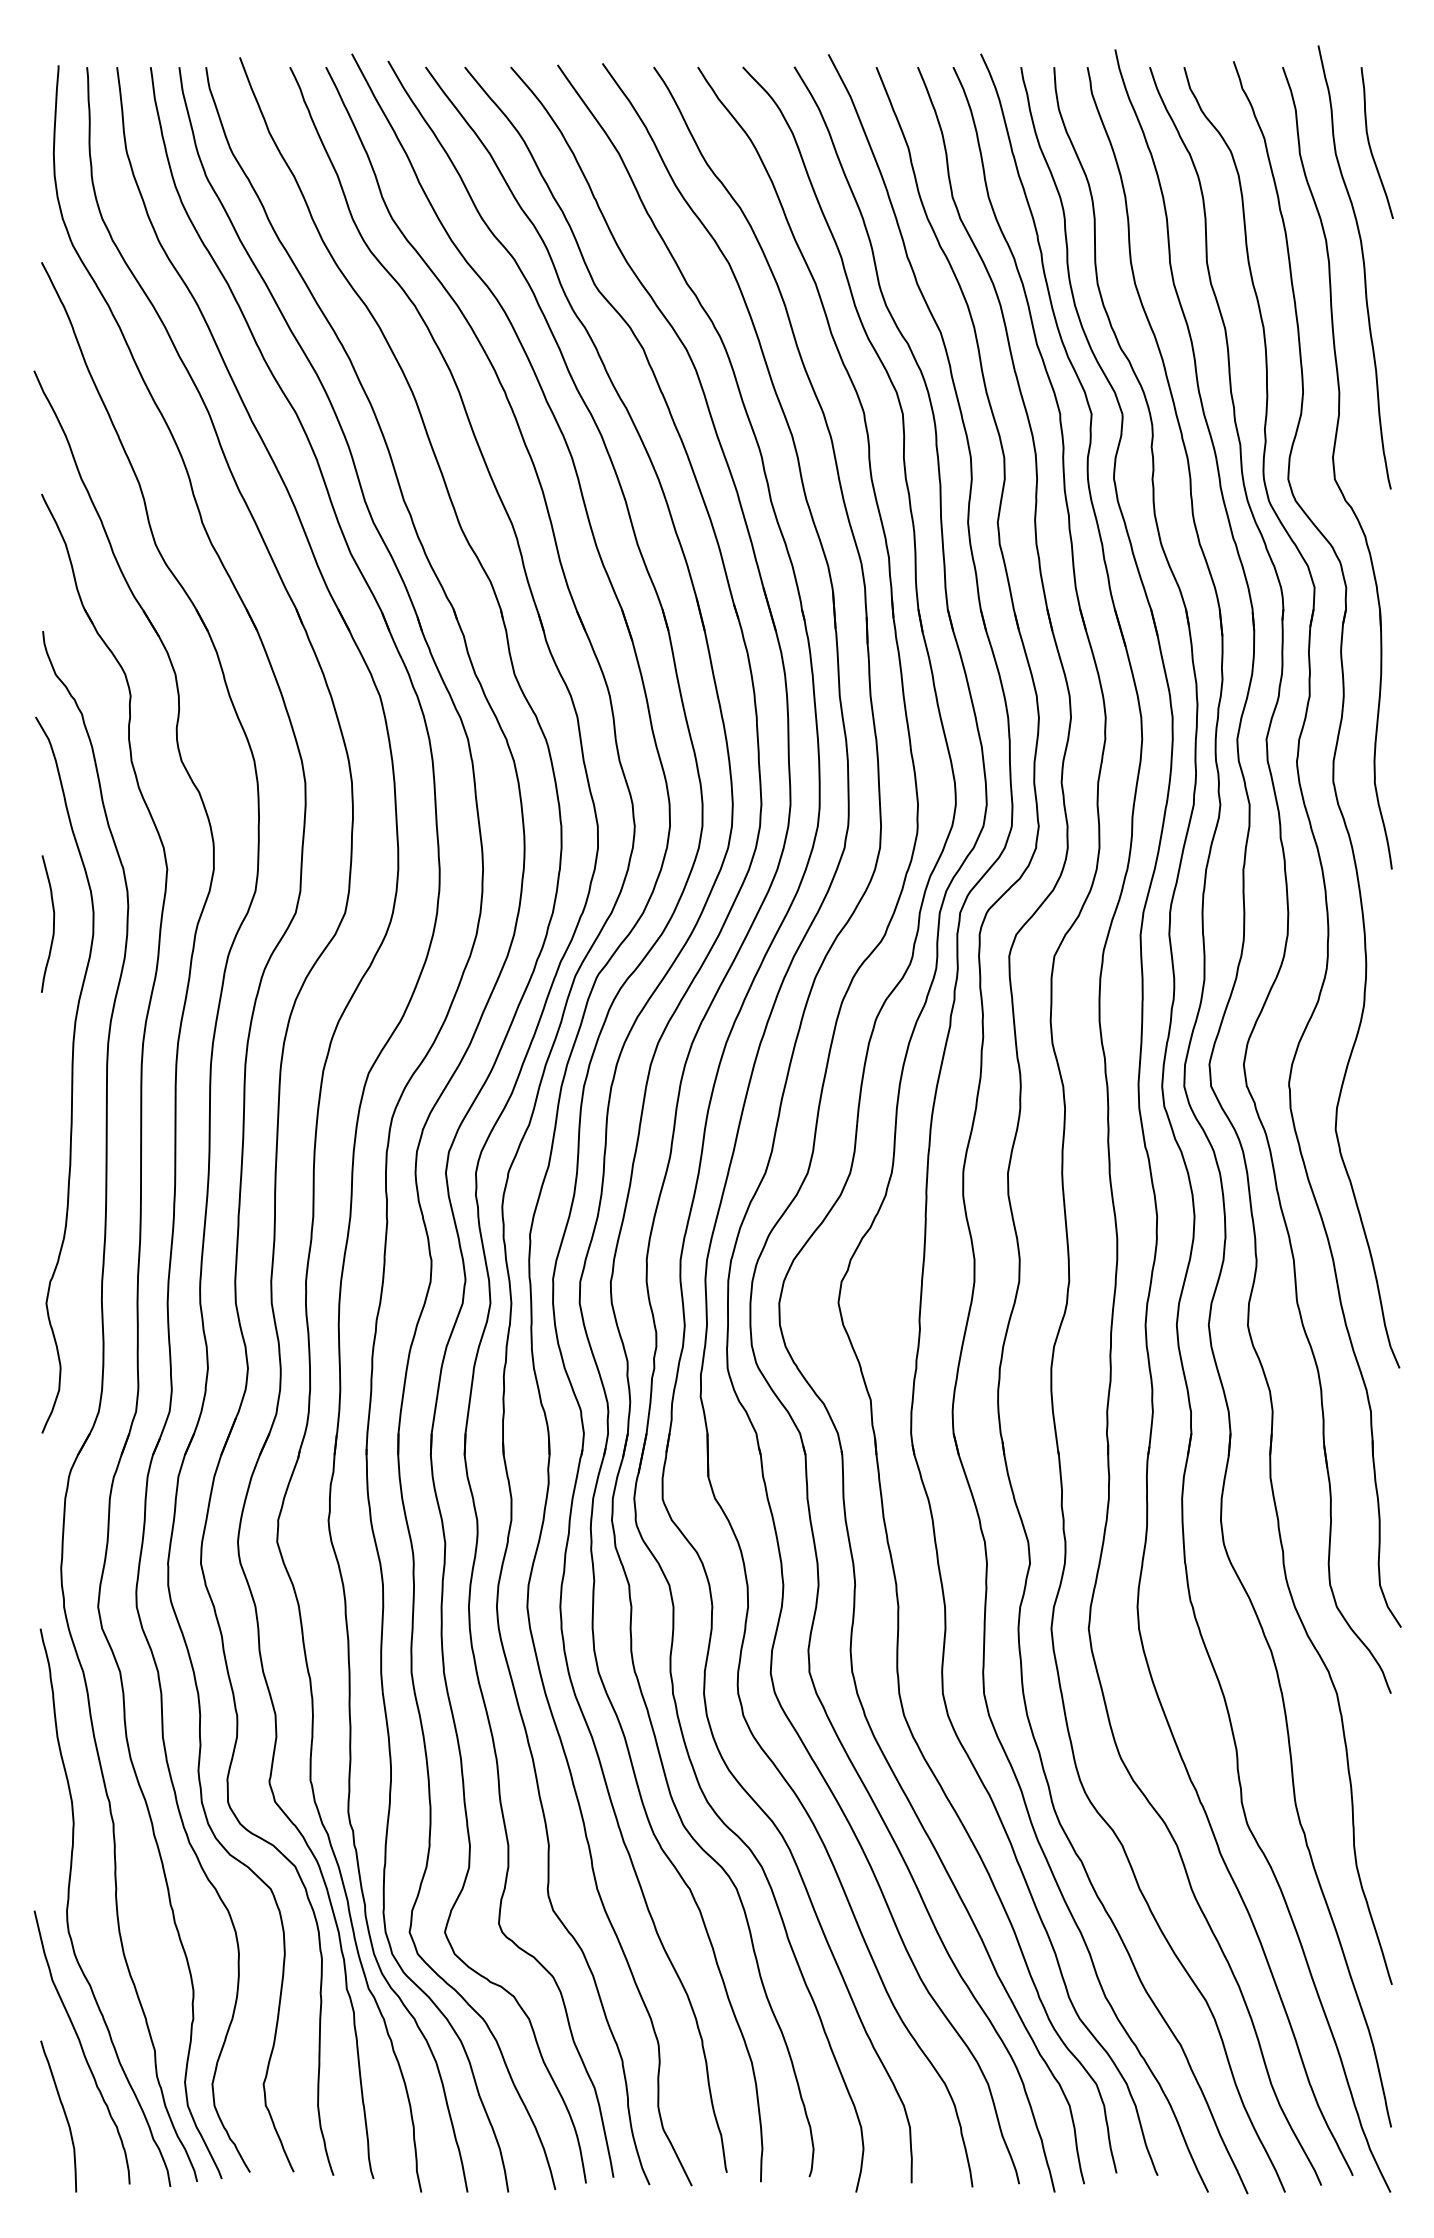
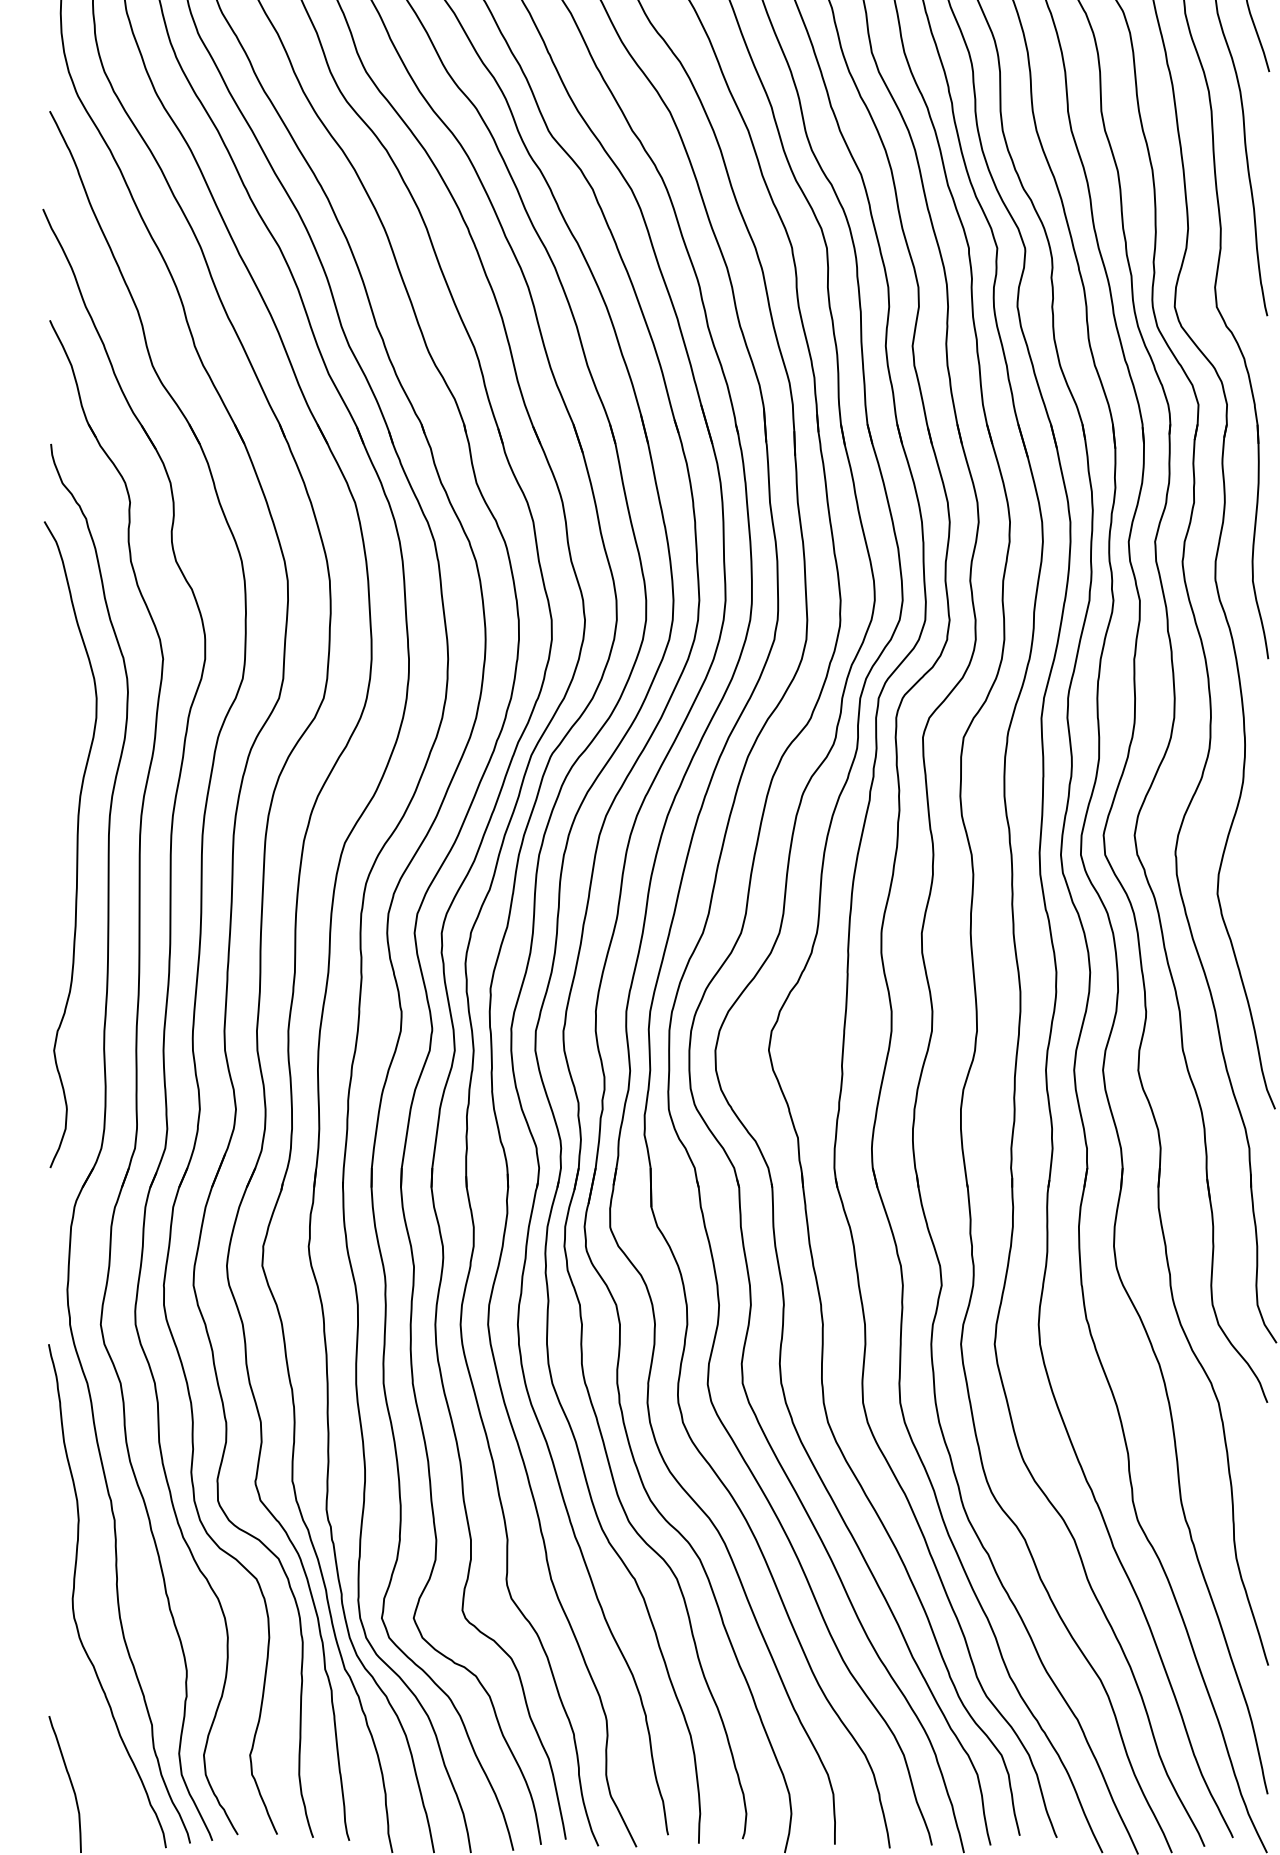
curve: (53, 923) -> (60, 707), removed
curve: (81, 2047) -> (85, 1722), removed

